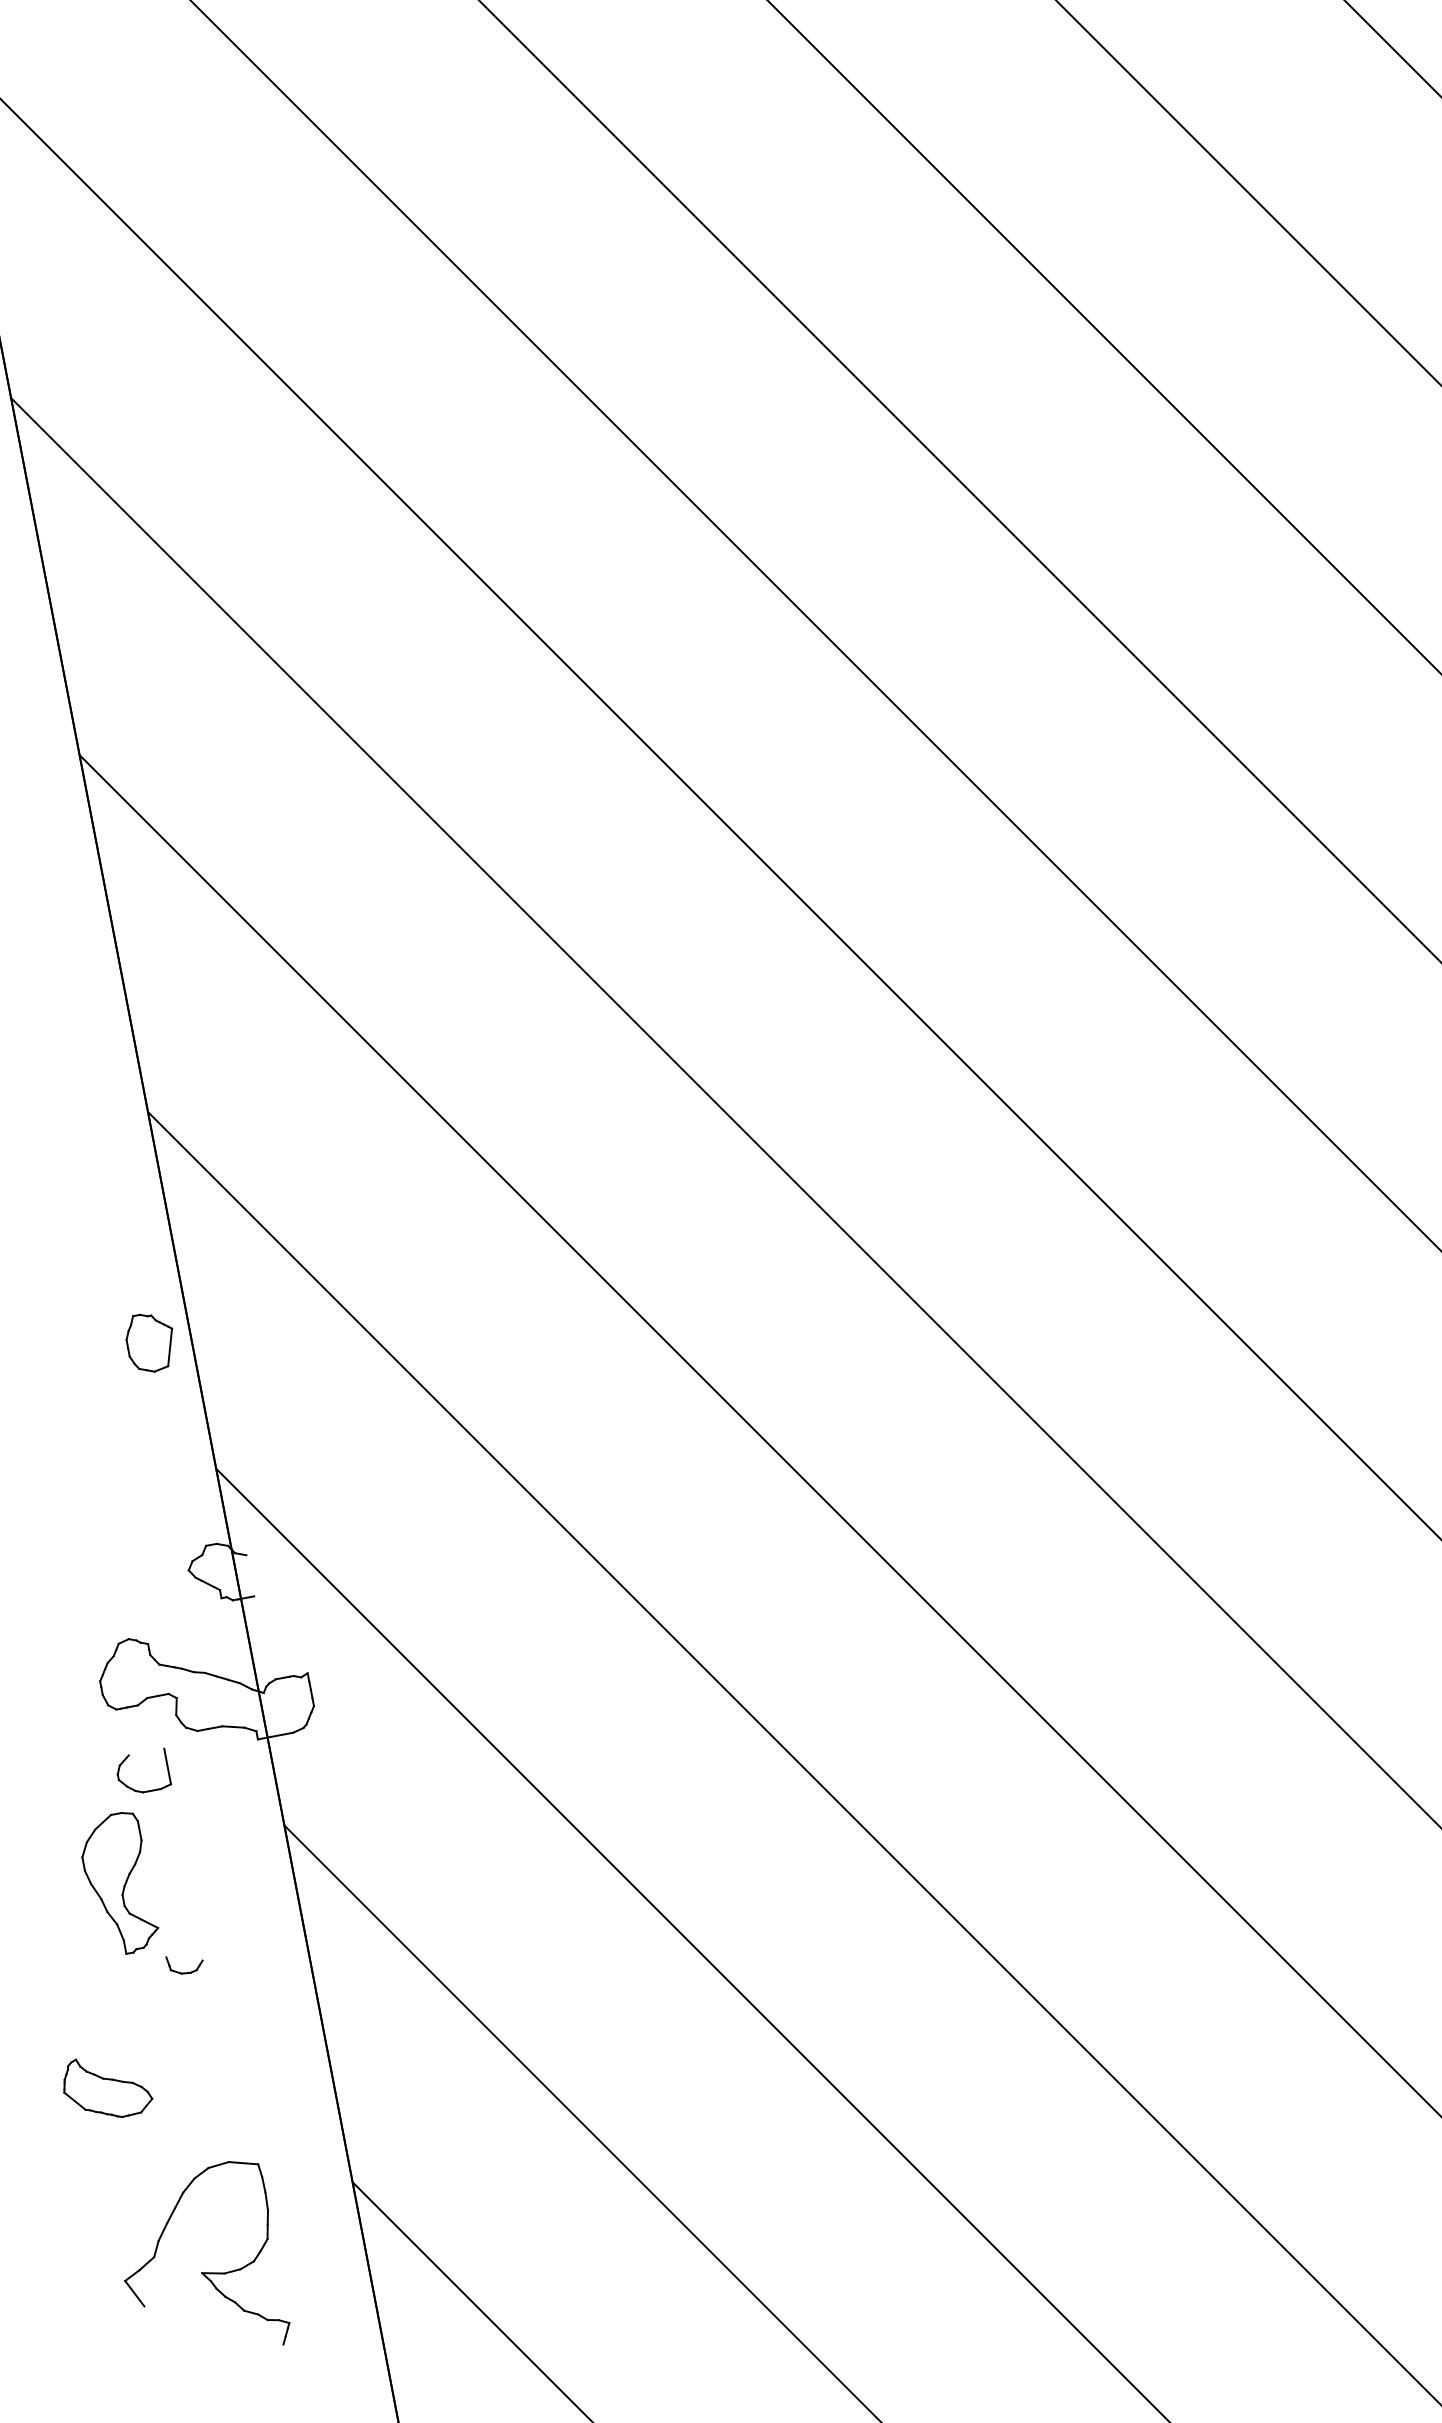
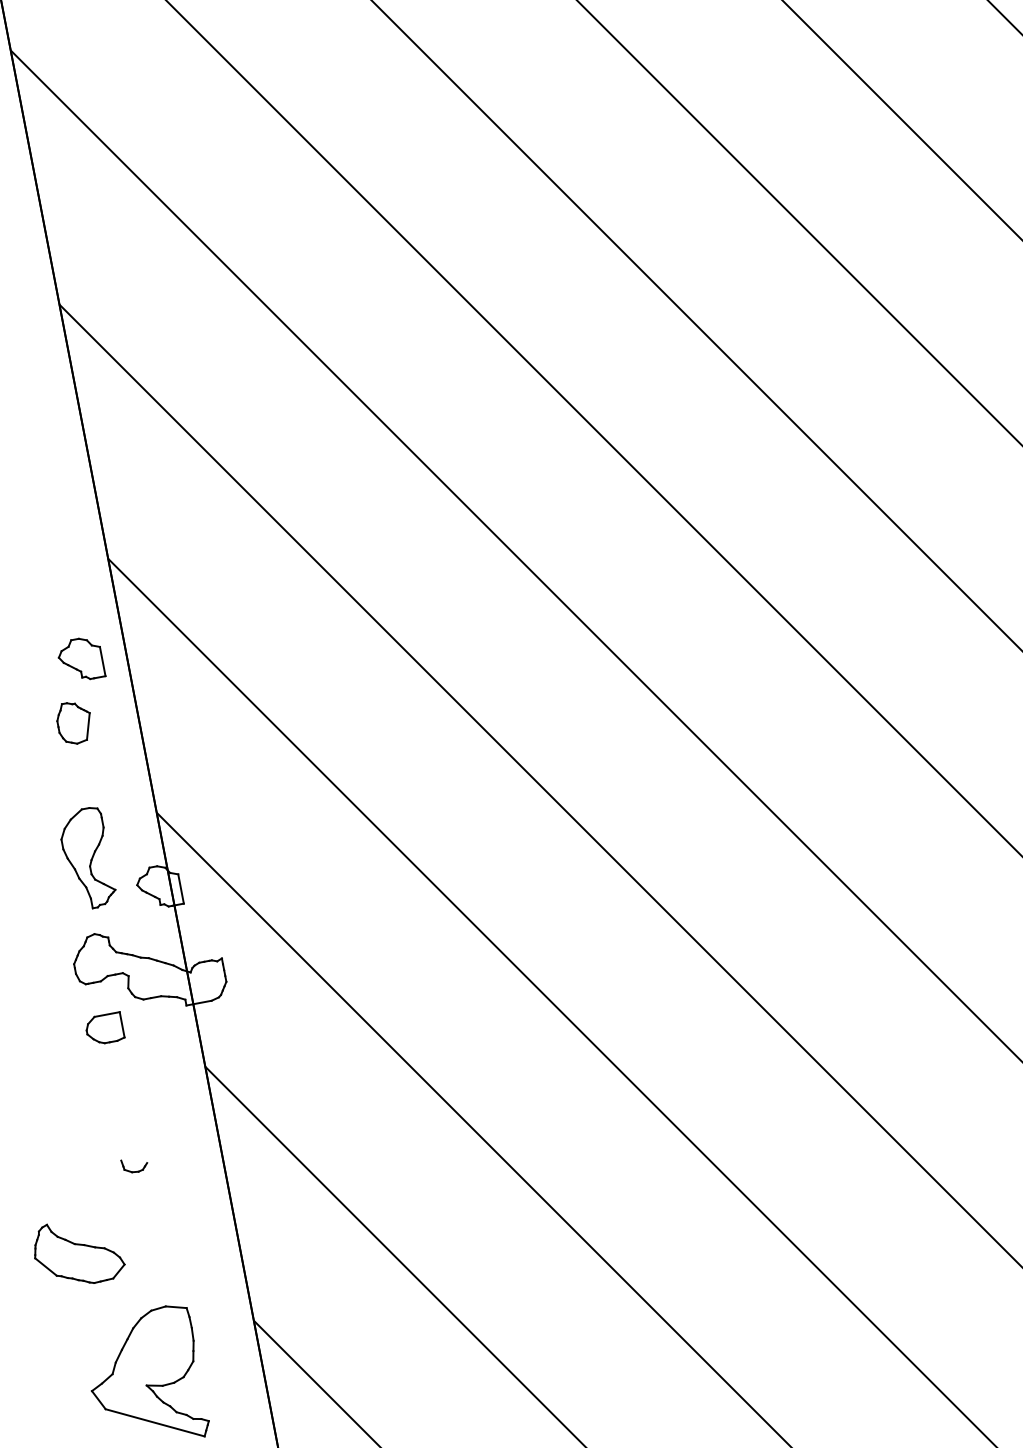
part: (111, 1252) -> (82, 658), added
part: (149, 1342) -> (73, 722), moved
line: (250, 1575) -> (181, 888), added
line: (146, 1751) -> (107, 1014), added
part: (120, 1883) -> (88, 858), moved
part: (108, 2088) -> (80, 1254), size x1.43
line: (213, 2325) -> (154, 1422), added

